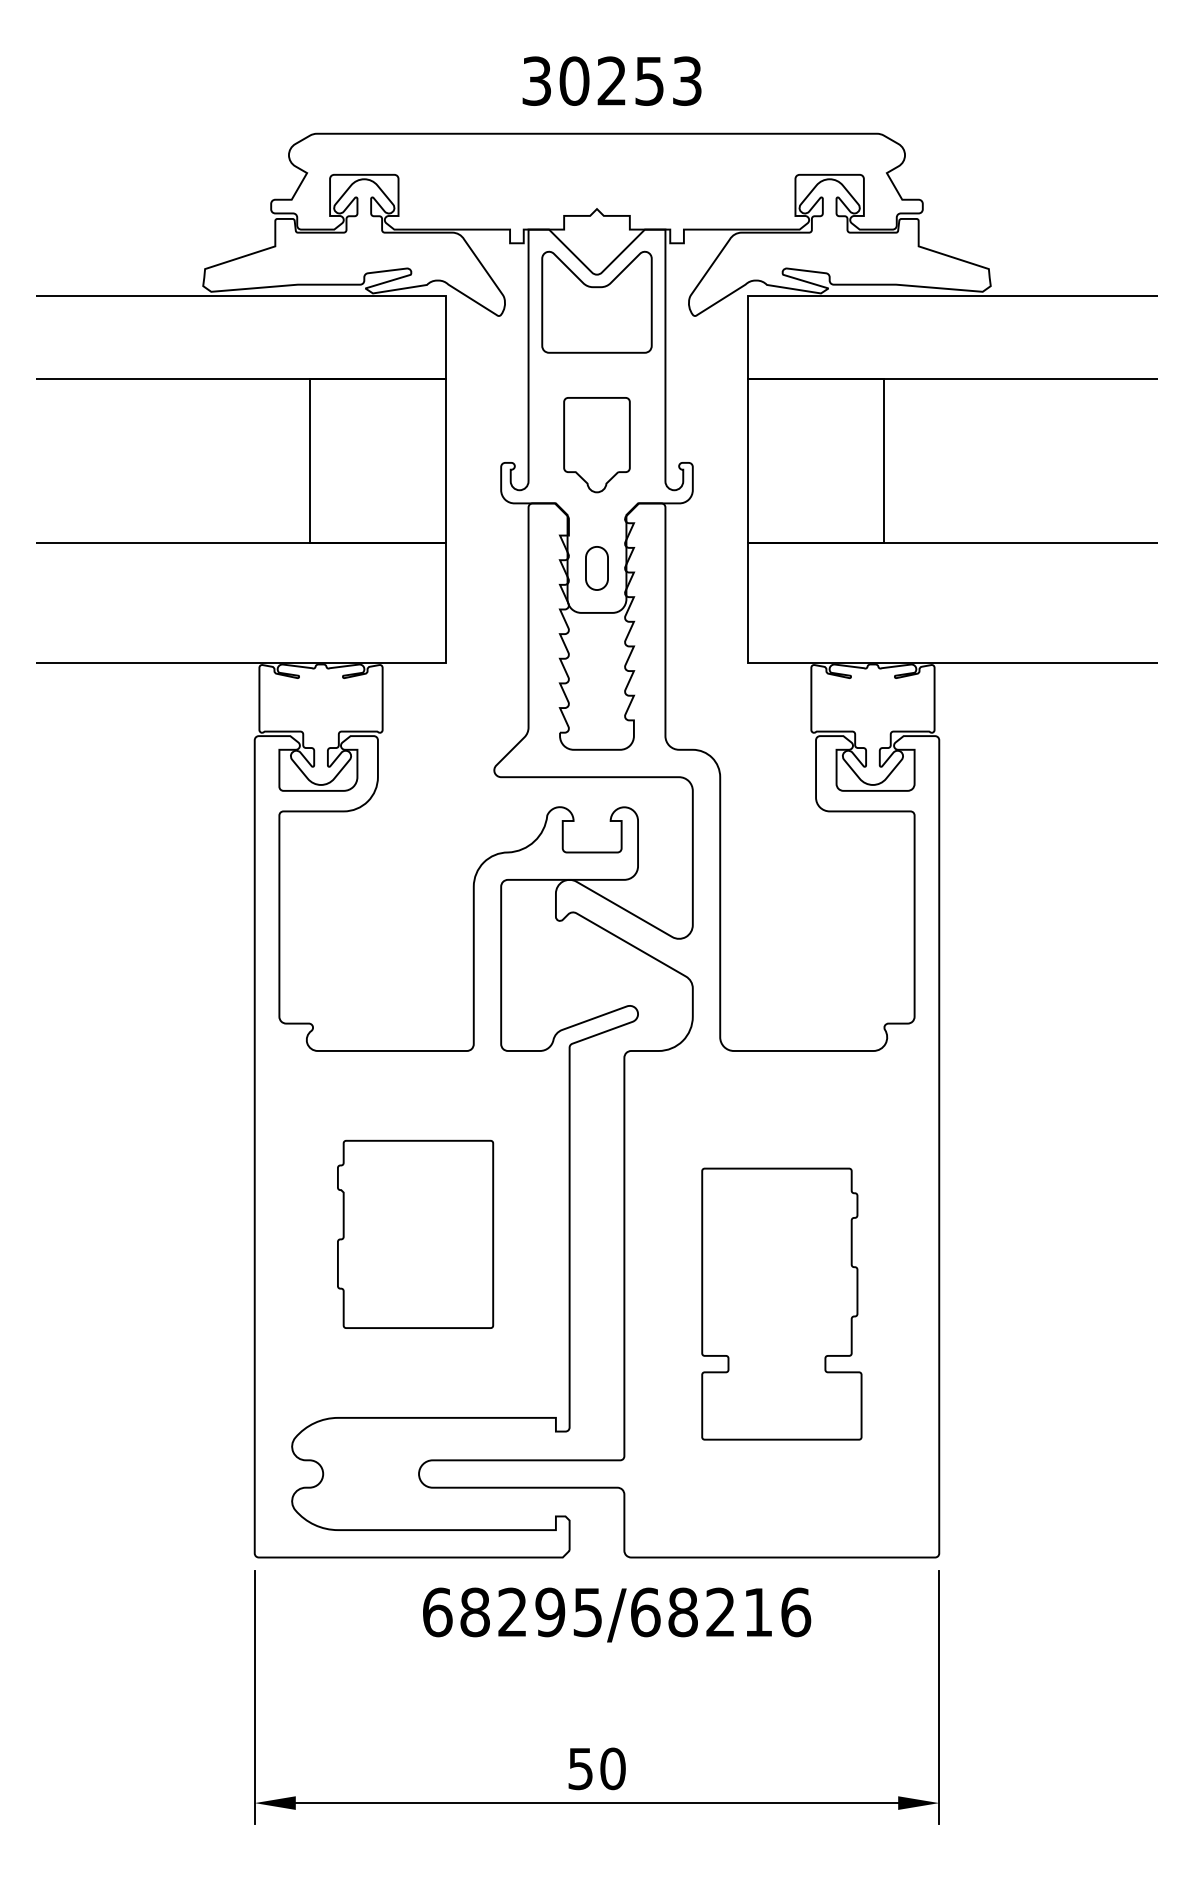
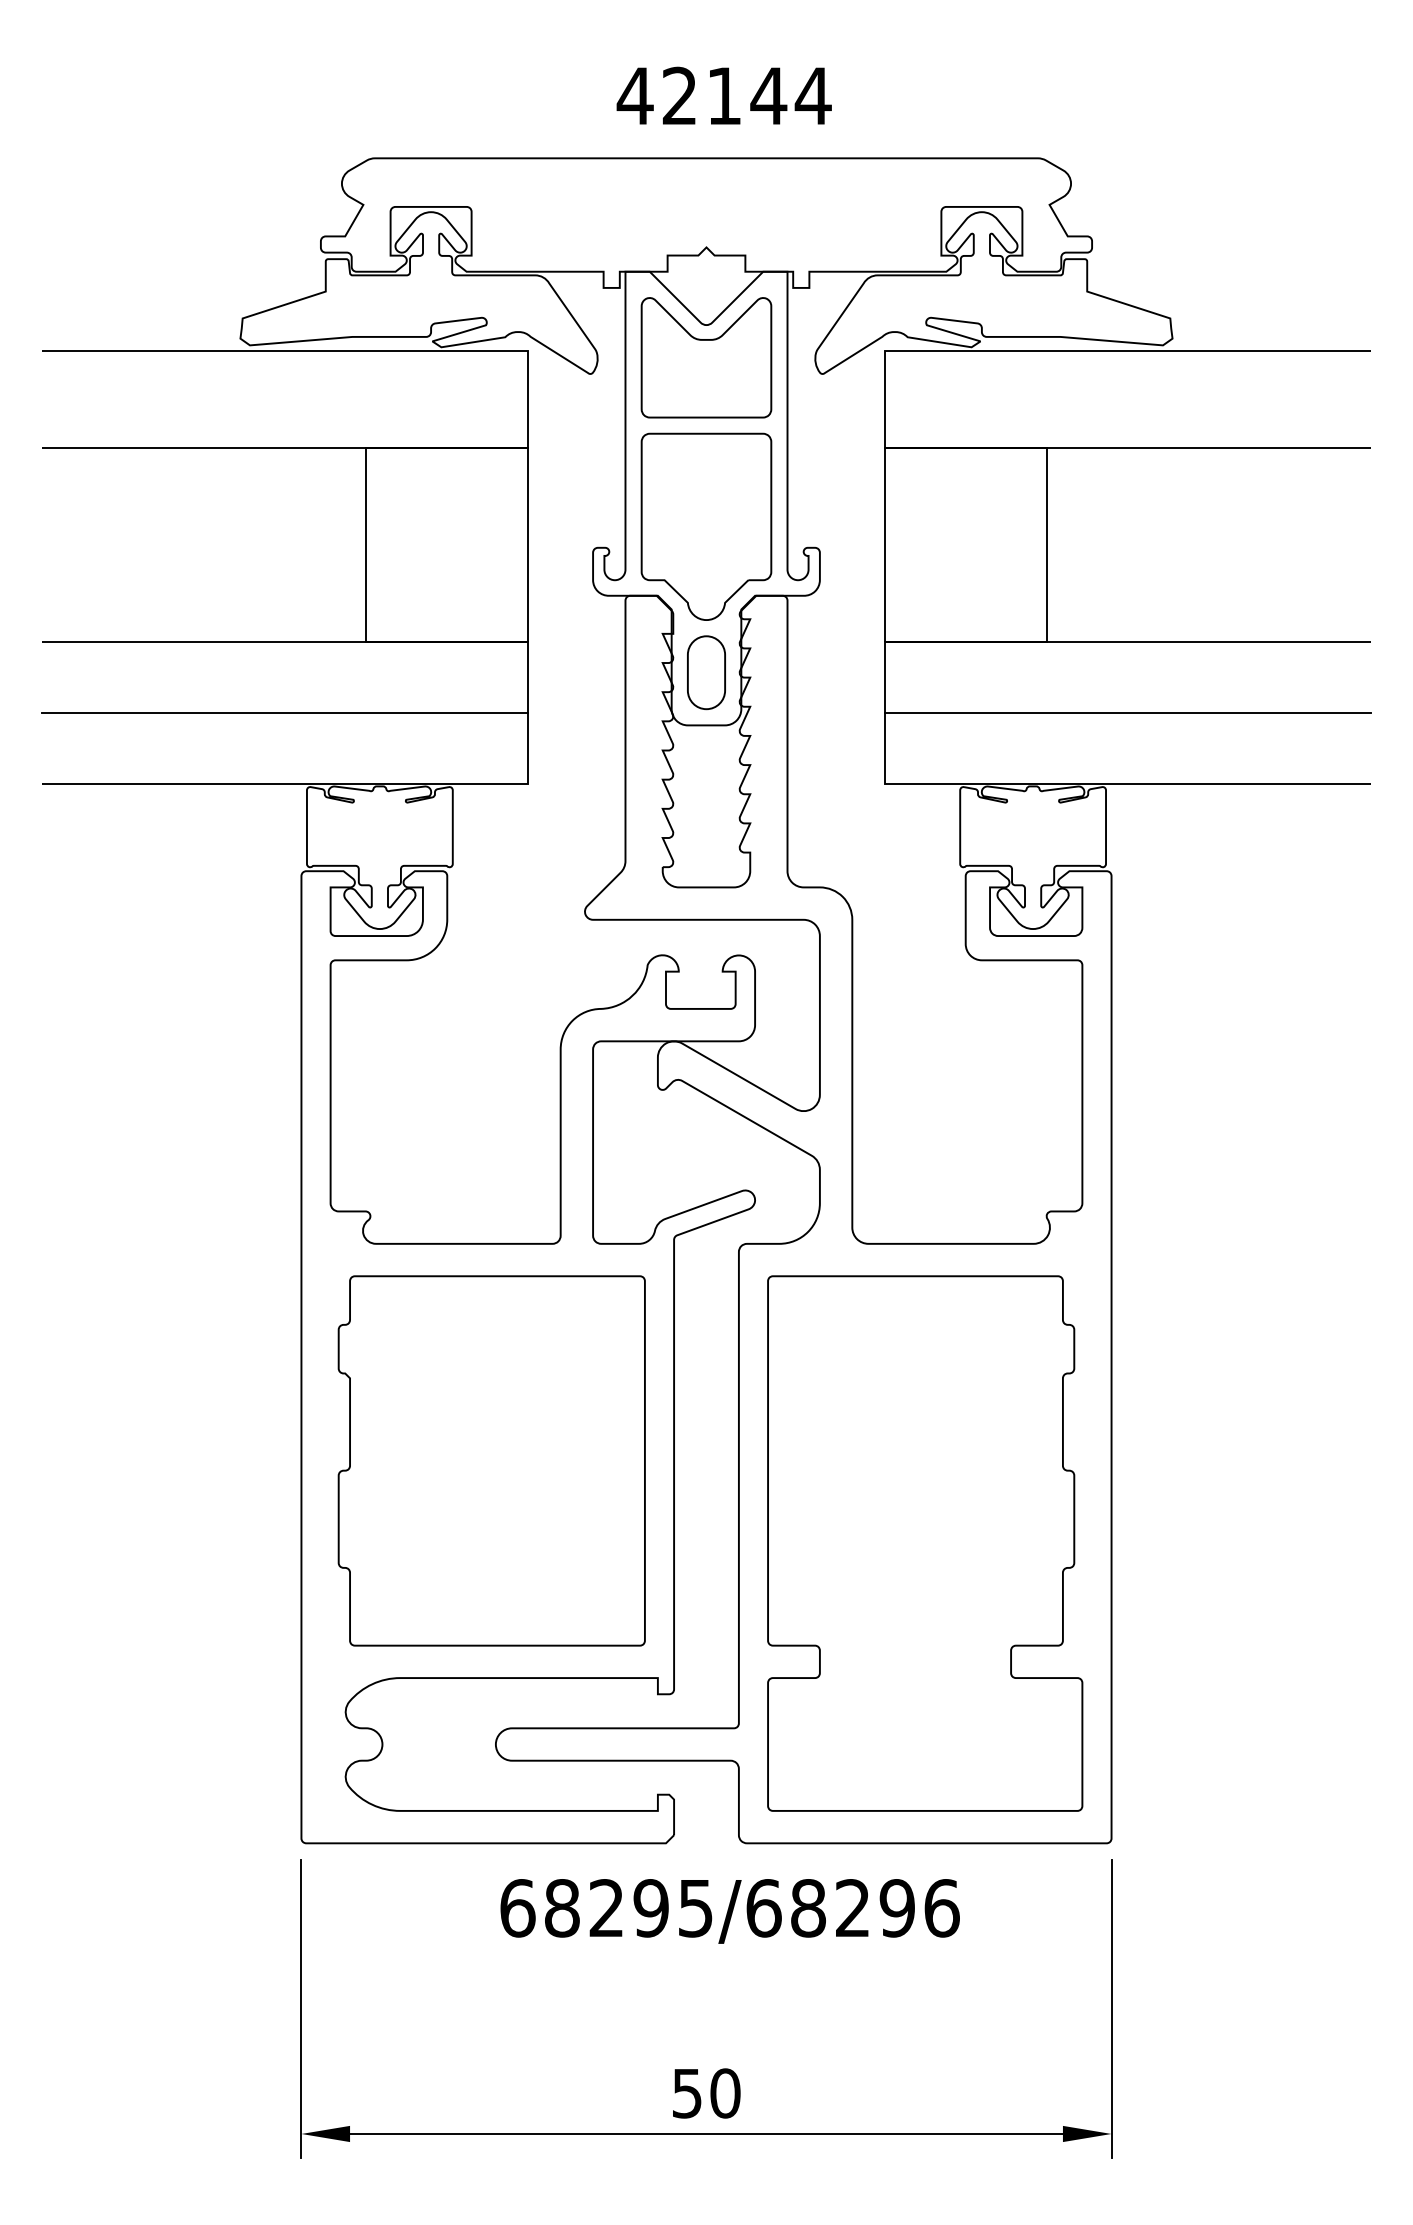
text: (611, 80) -> (723, 95), 30253 -> 42144
part: (596, 444) -> (705, 526), size x1.67
part: (596, 568) -> (705, 672), size x1.43
line: (240, 602) -> (284, 713), added
line: (952, 602) -> (1127, 713), added
part: (415, 1234) -> (491, 1461), size x1.67
part: (781, 1303) -> (924, 1542), size x1.67
text: (758, 1612) -> (897, 1908), 68295/68216 -> 68295/68296

